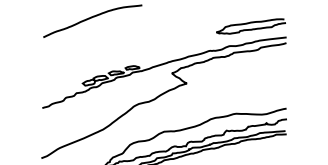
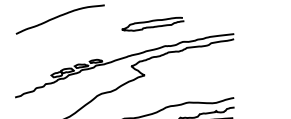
curve: (250, 28) -> (152, 26), moved

